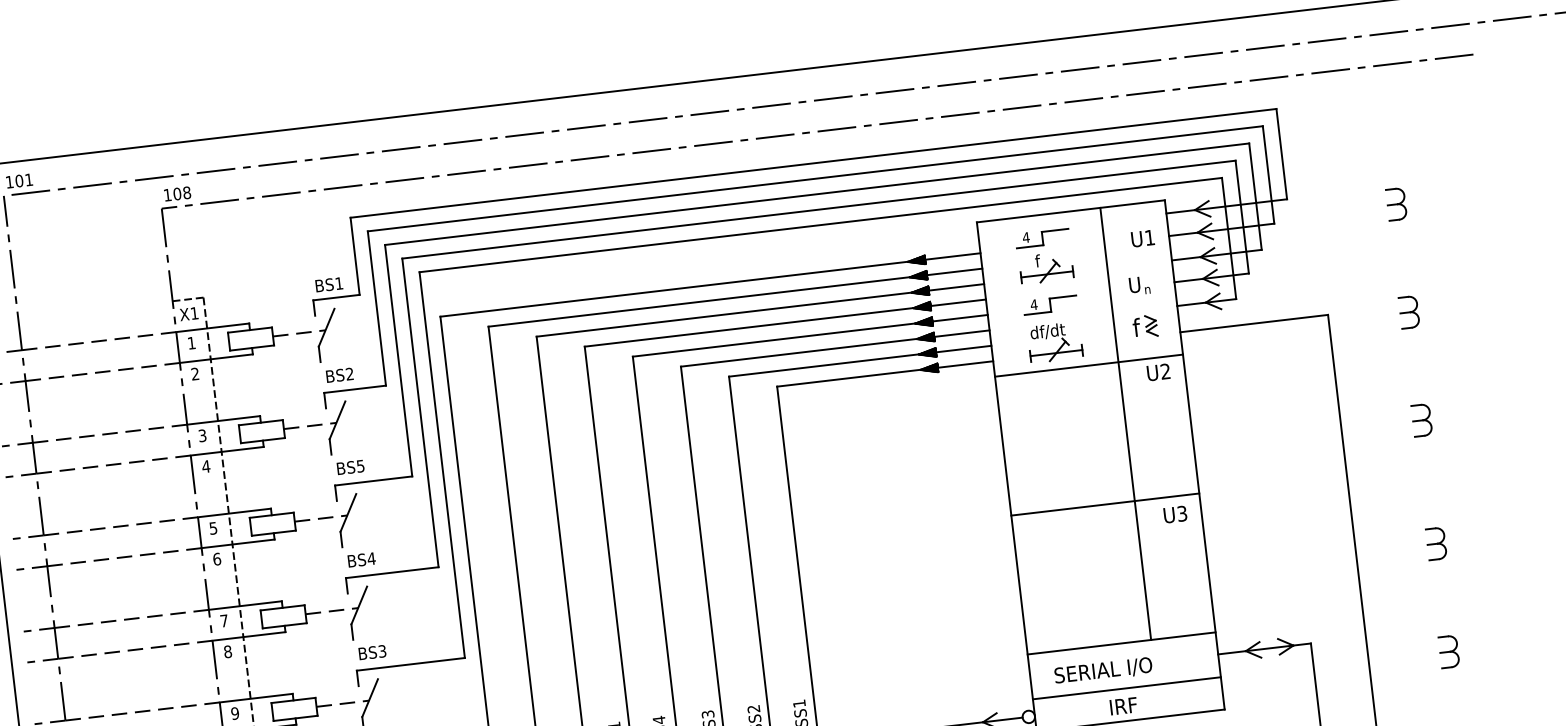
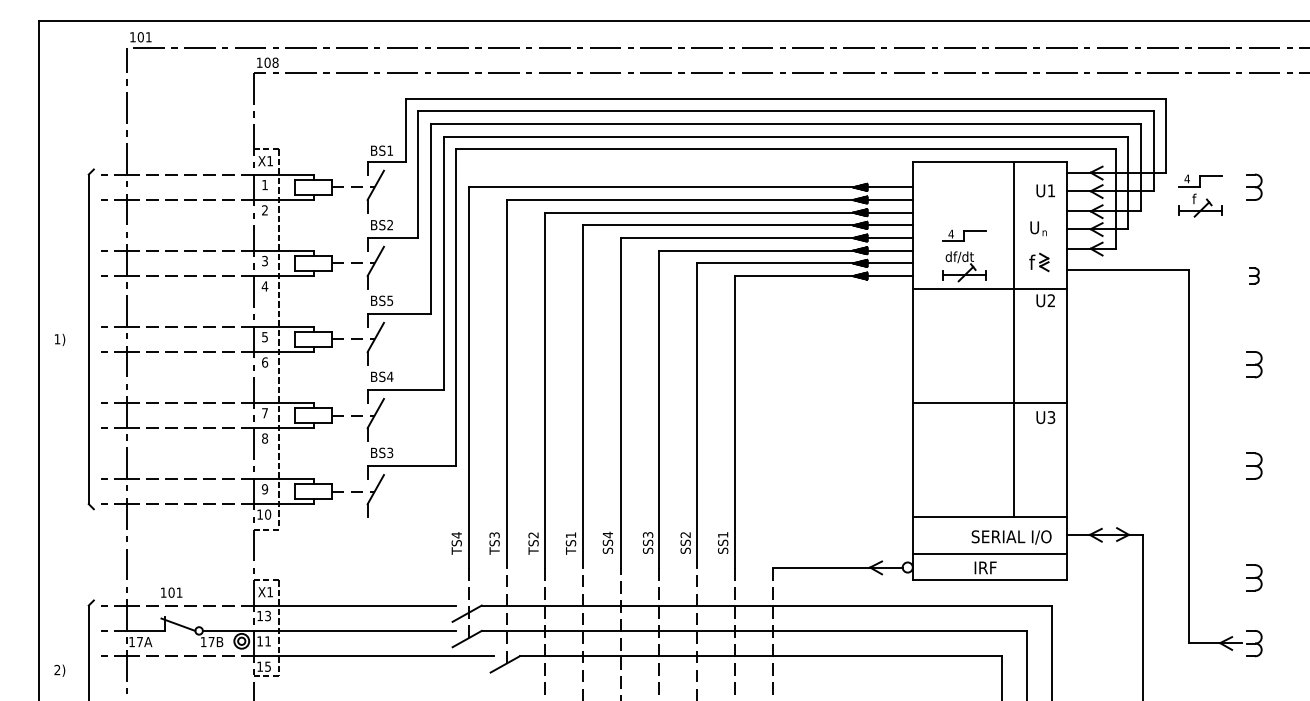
part: (1044, 255) -> (1200, 195), moved
part: (1409, 311) -> (1254, 275), size x0.6
part: (1449, 651) -> (1254, 577), moved
text: (1103, 671) -> (1011, 537), moved

